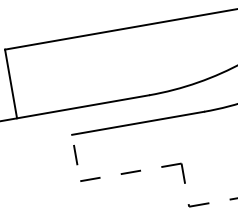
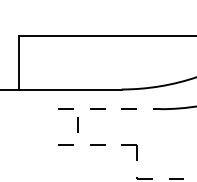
line: (139, 123) -> (110, 109), solid -> dashed
line: (74, 154) -> (77, 124), moved

